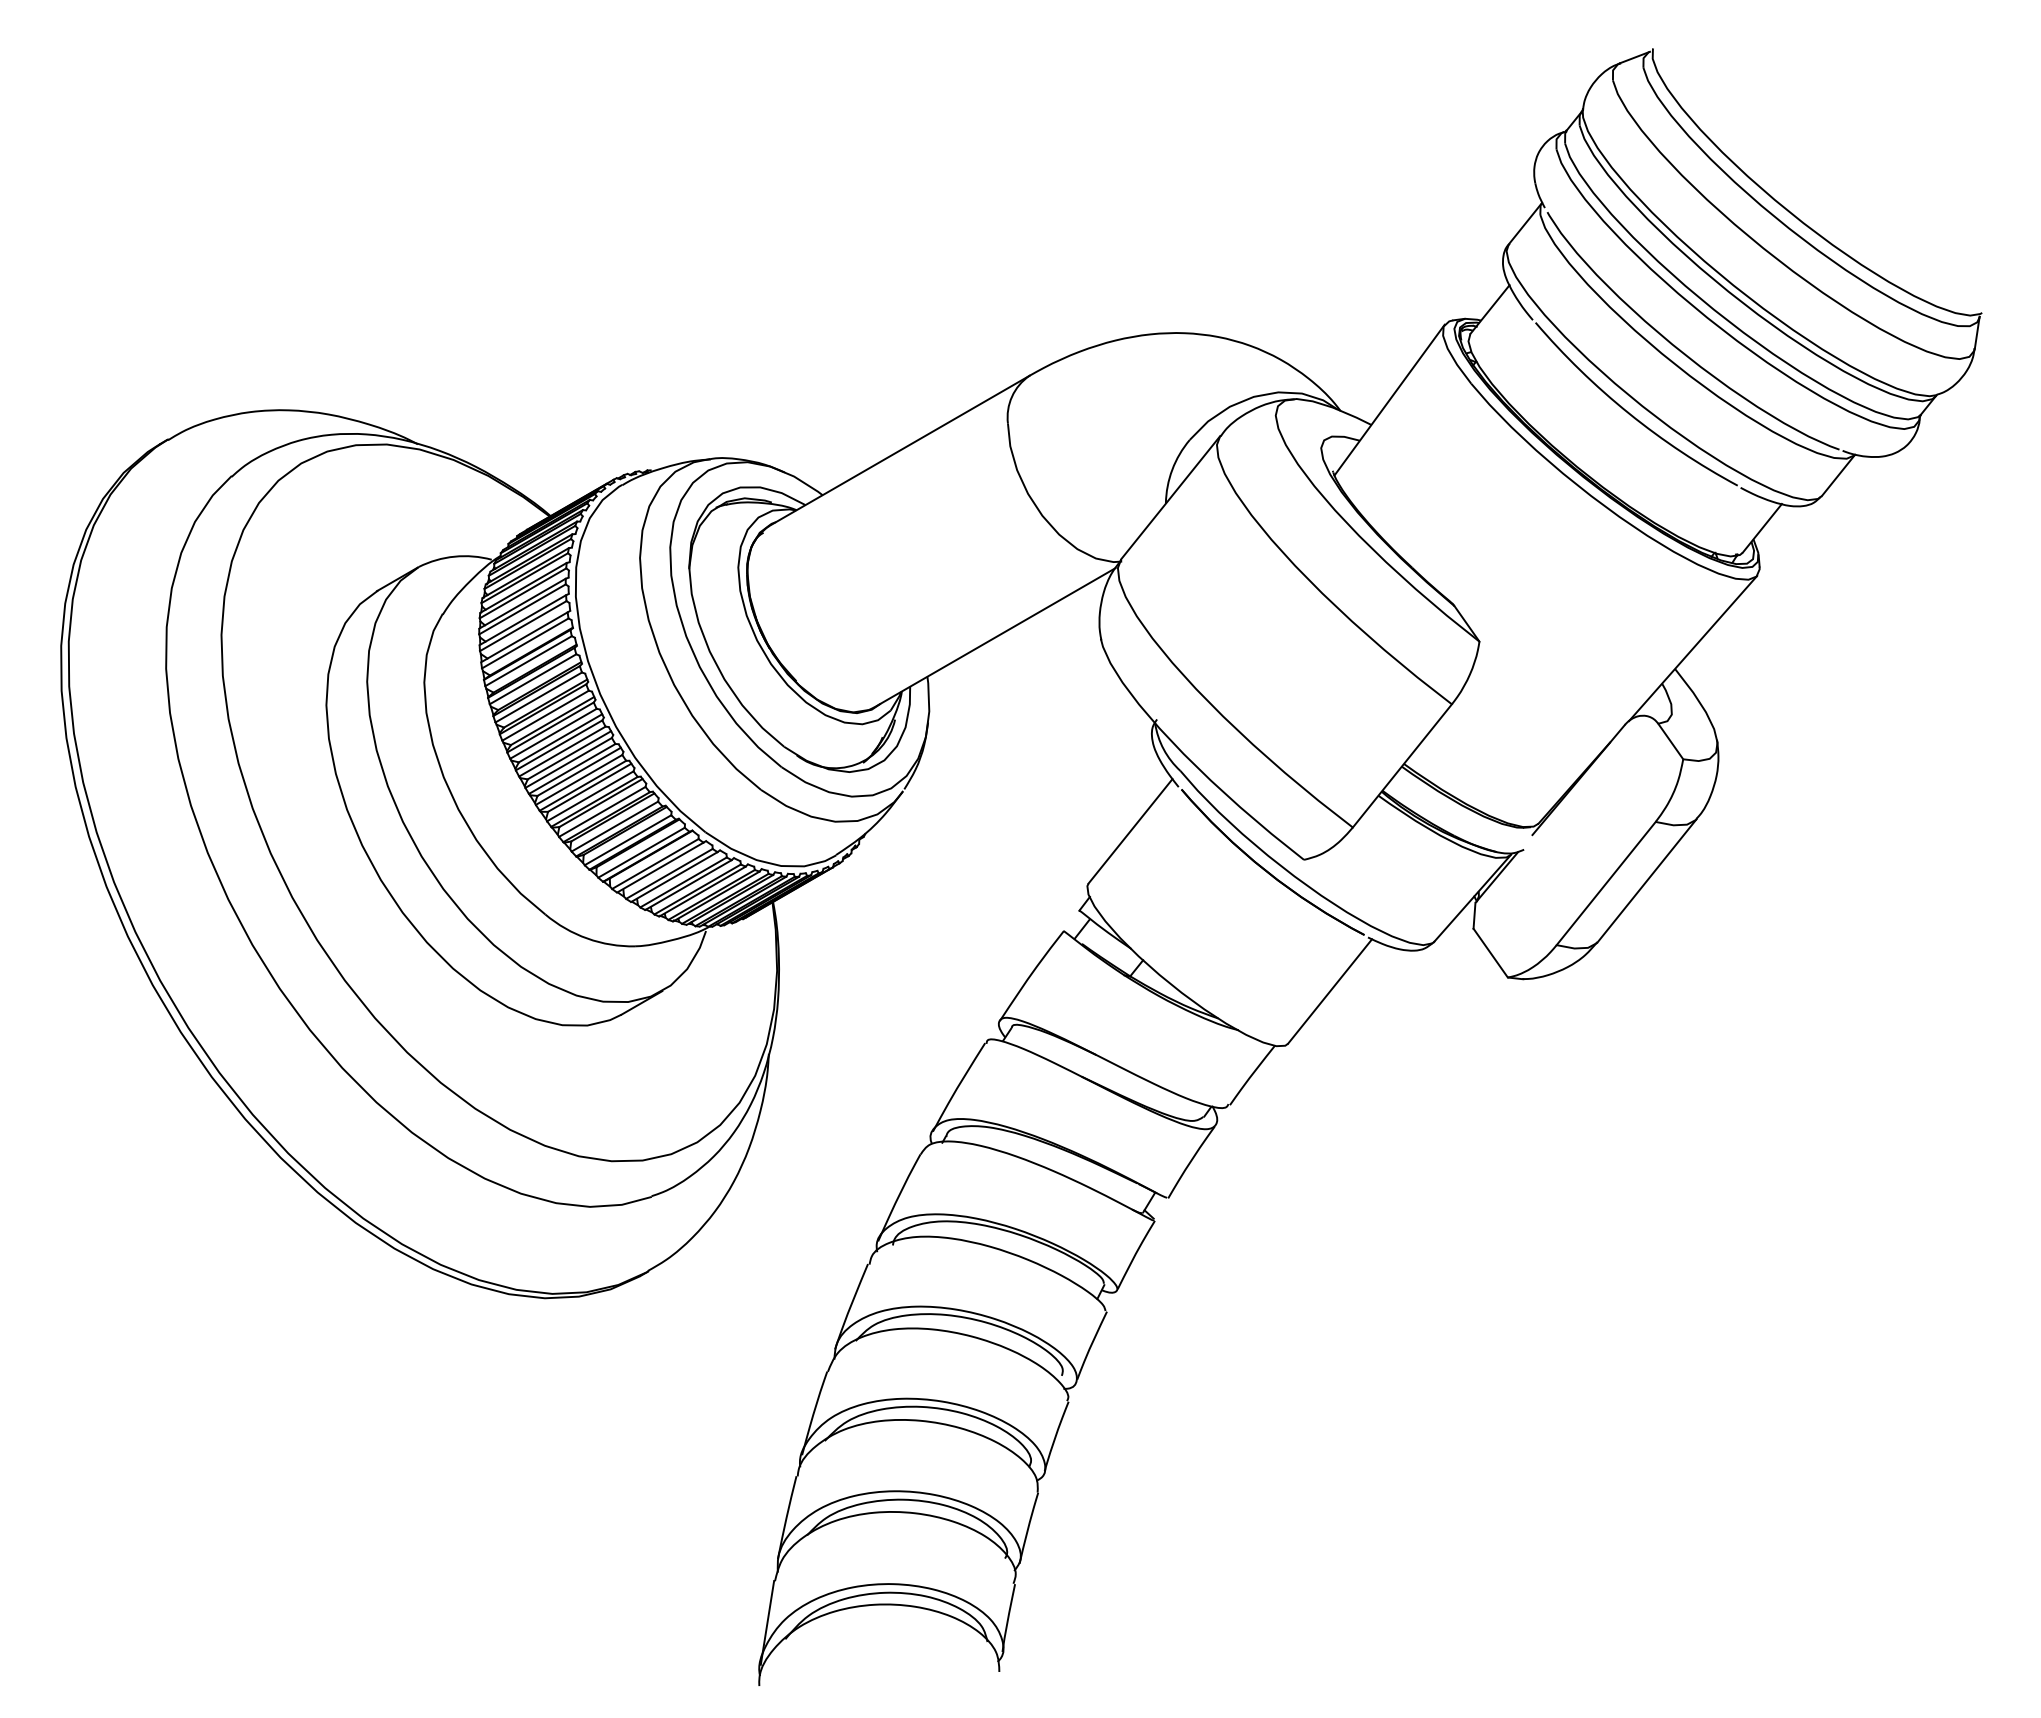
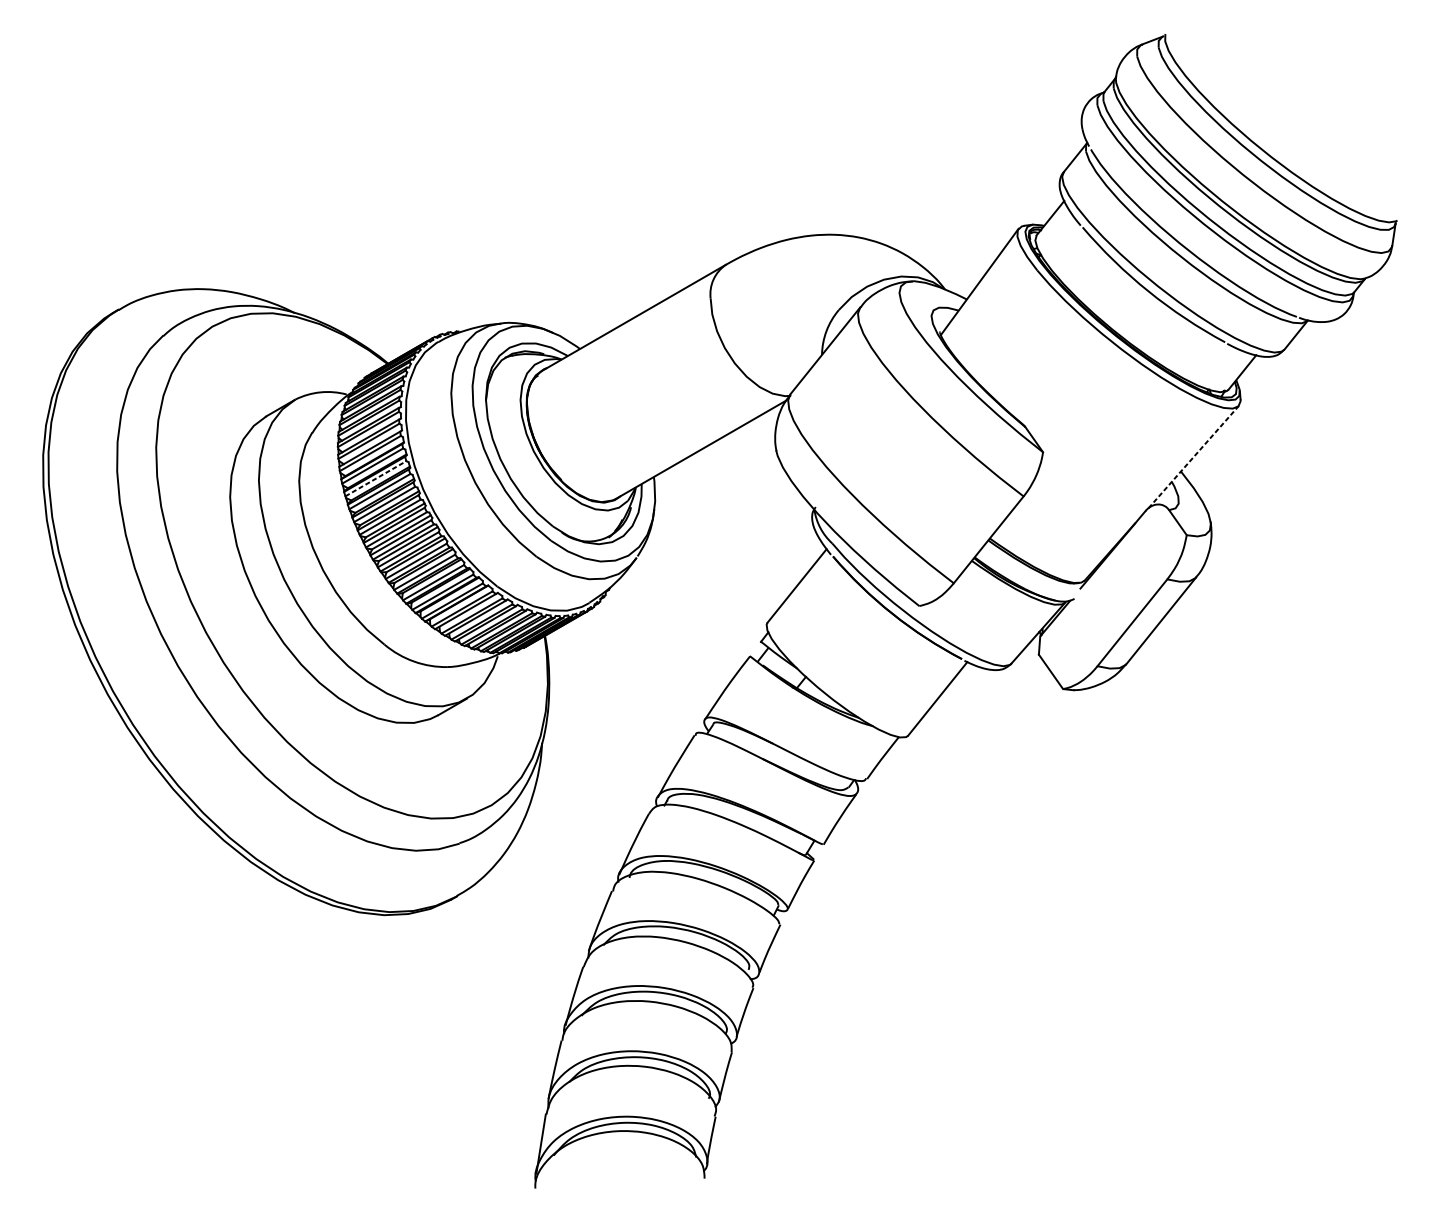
line: (1693, 648) -> (1193, 457), solid -> dashed
line: (533, 679) -> (376, 478), solid -> dashed

